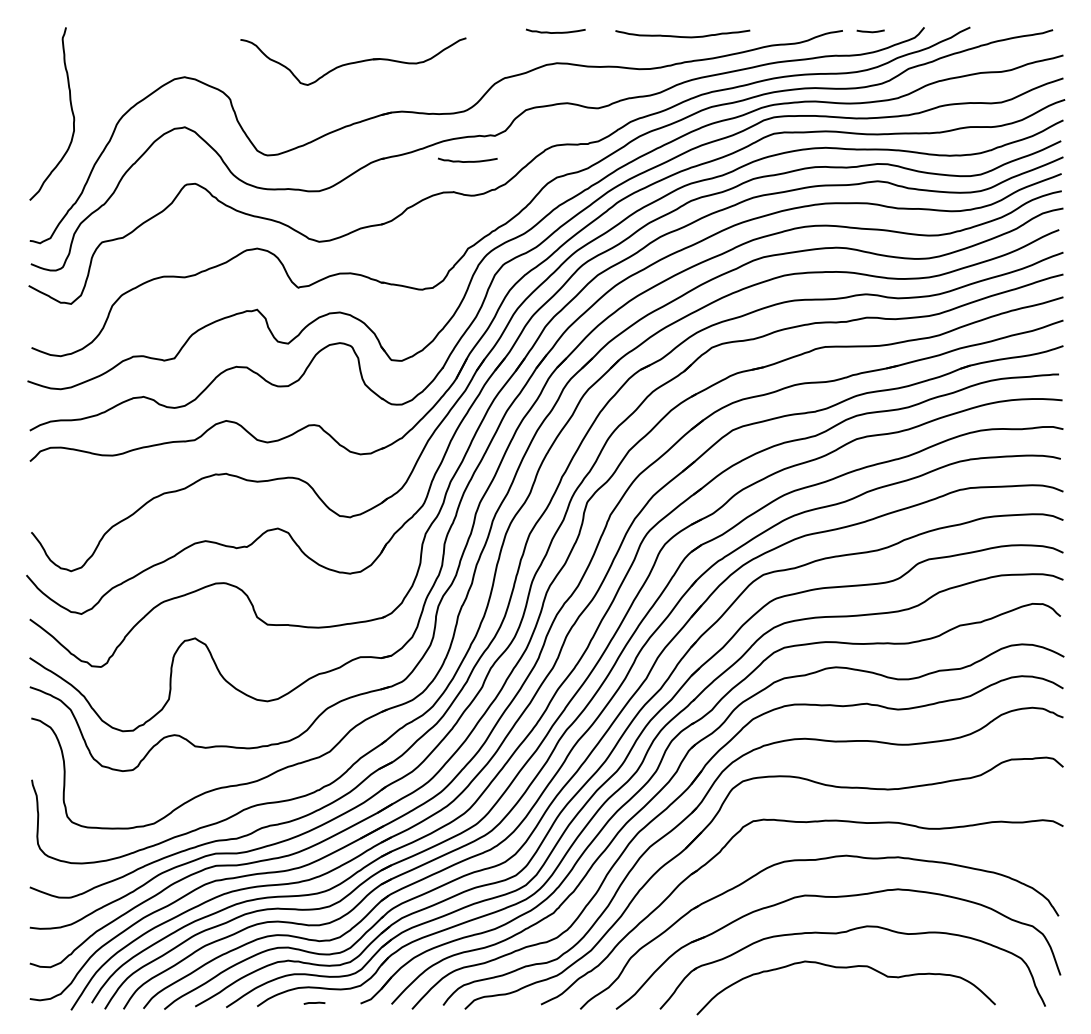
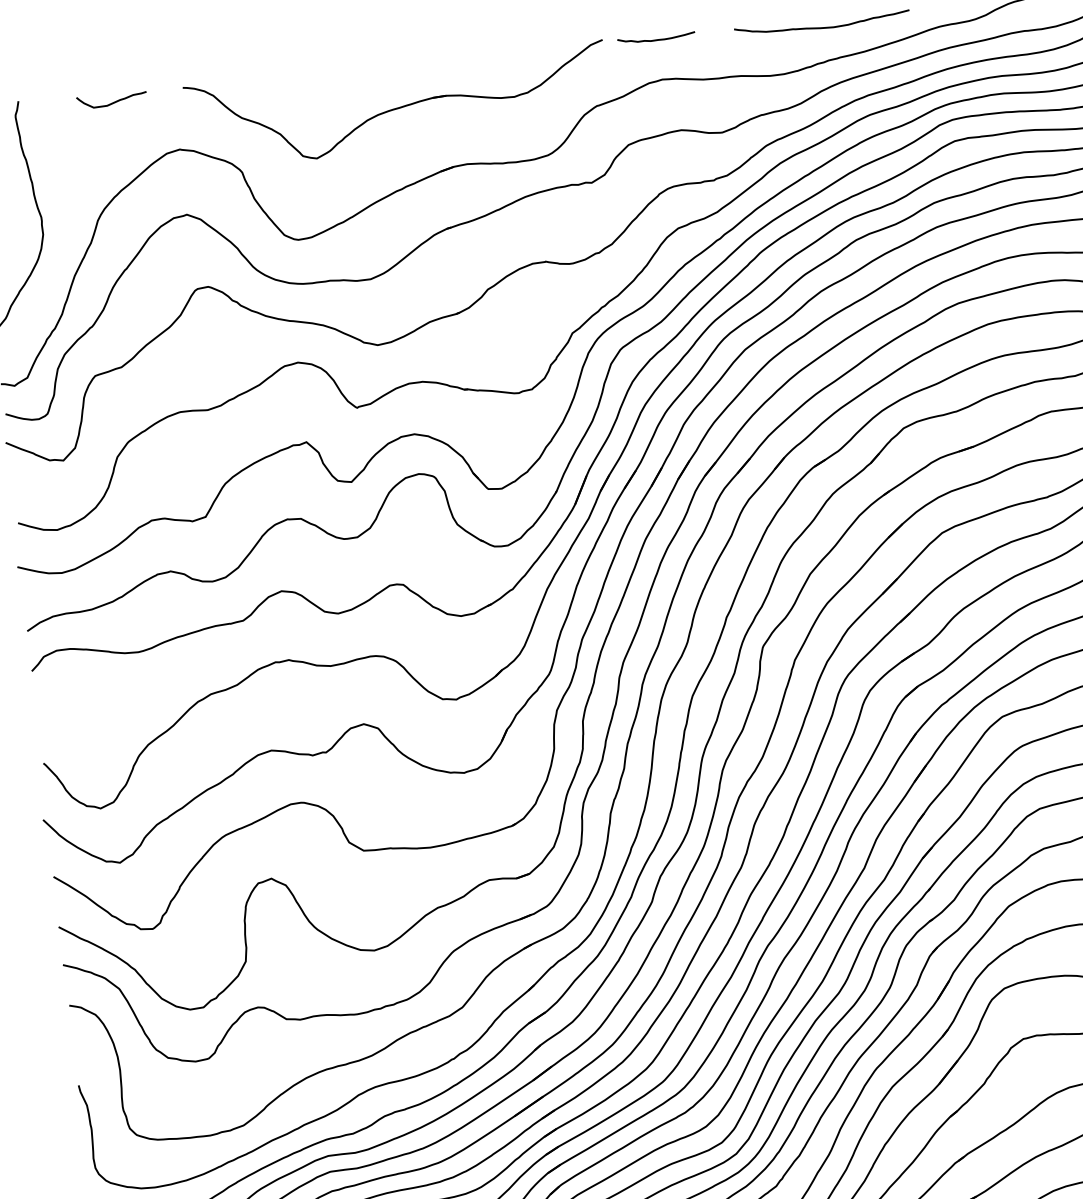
curve: (137, 35) -> (112, 101), added
part: (353, 61) -> (397, 105), size x1.43
curve: (468, 160) -> (560, 218), removed

